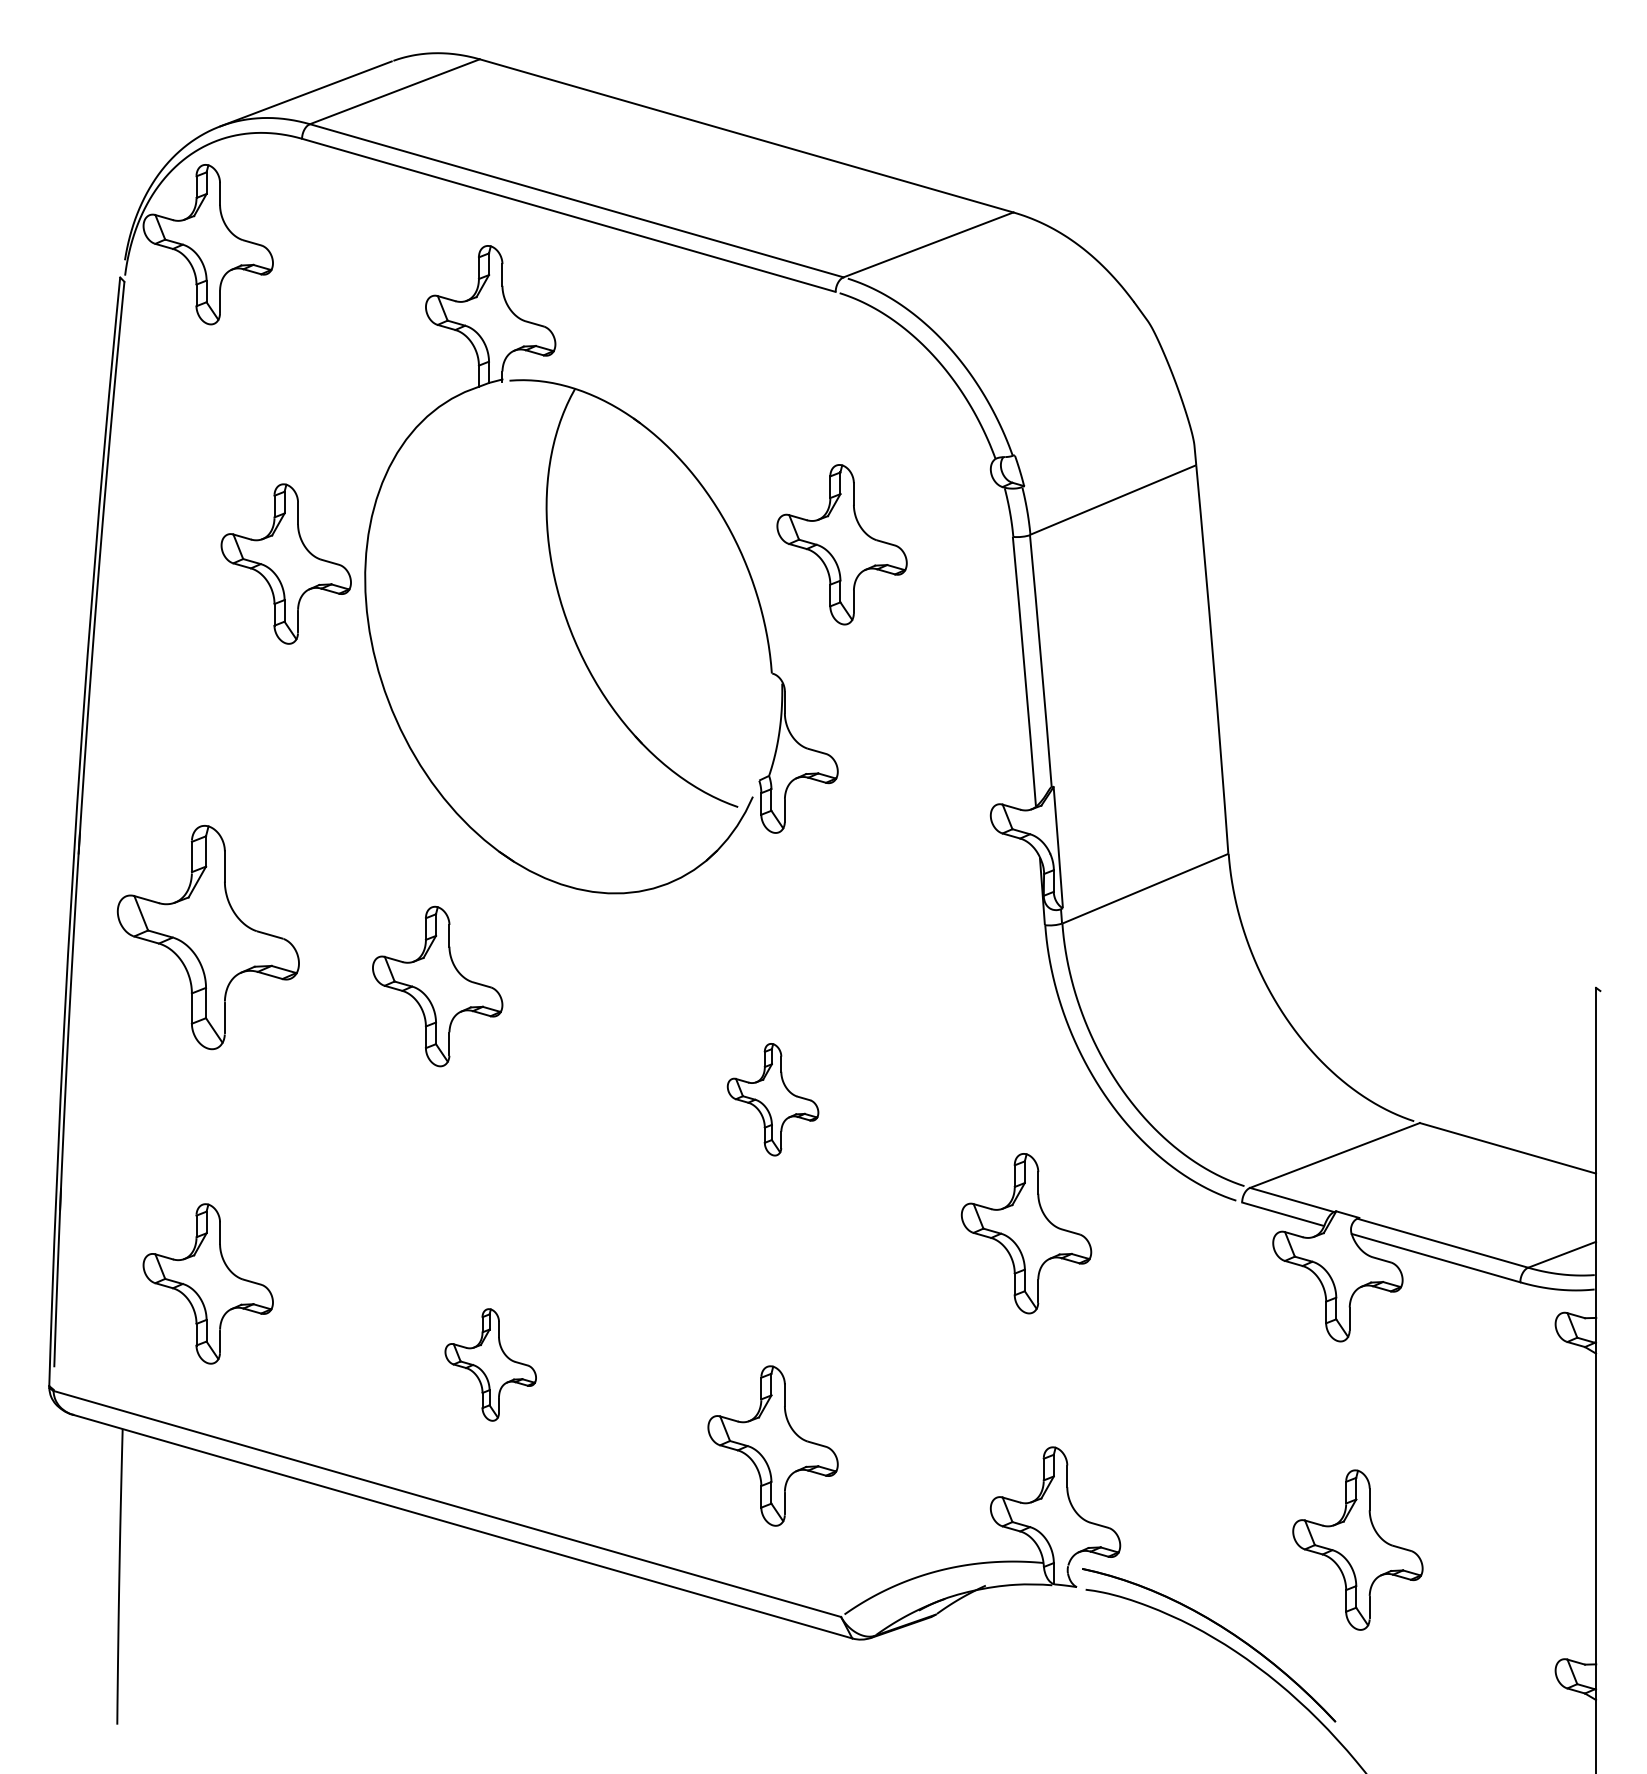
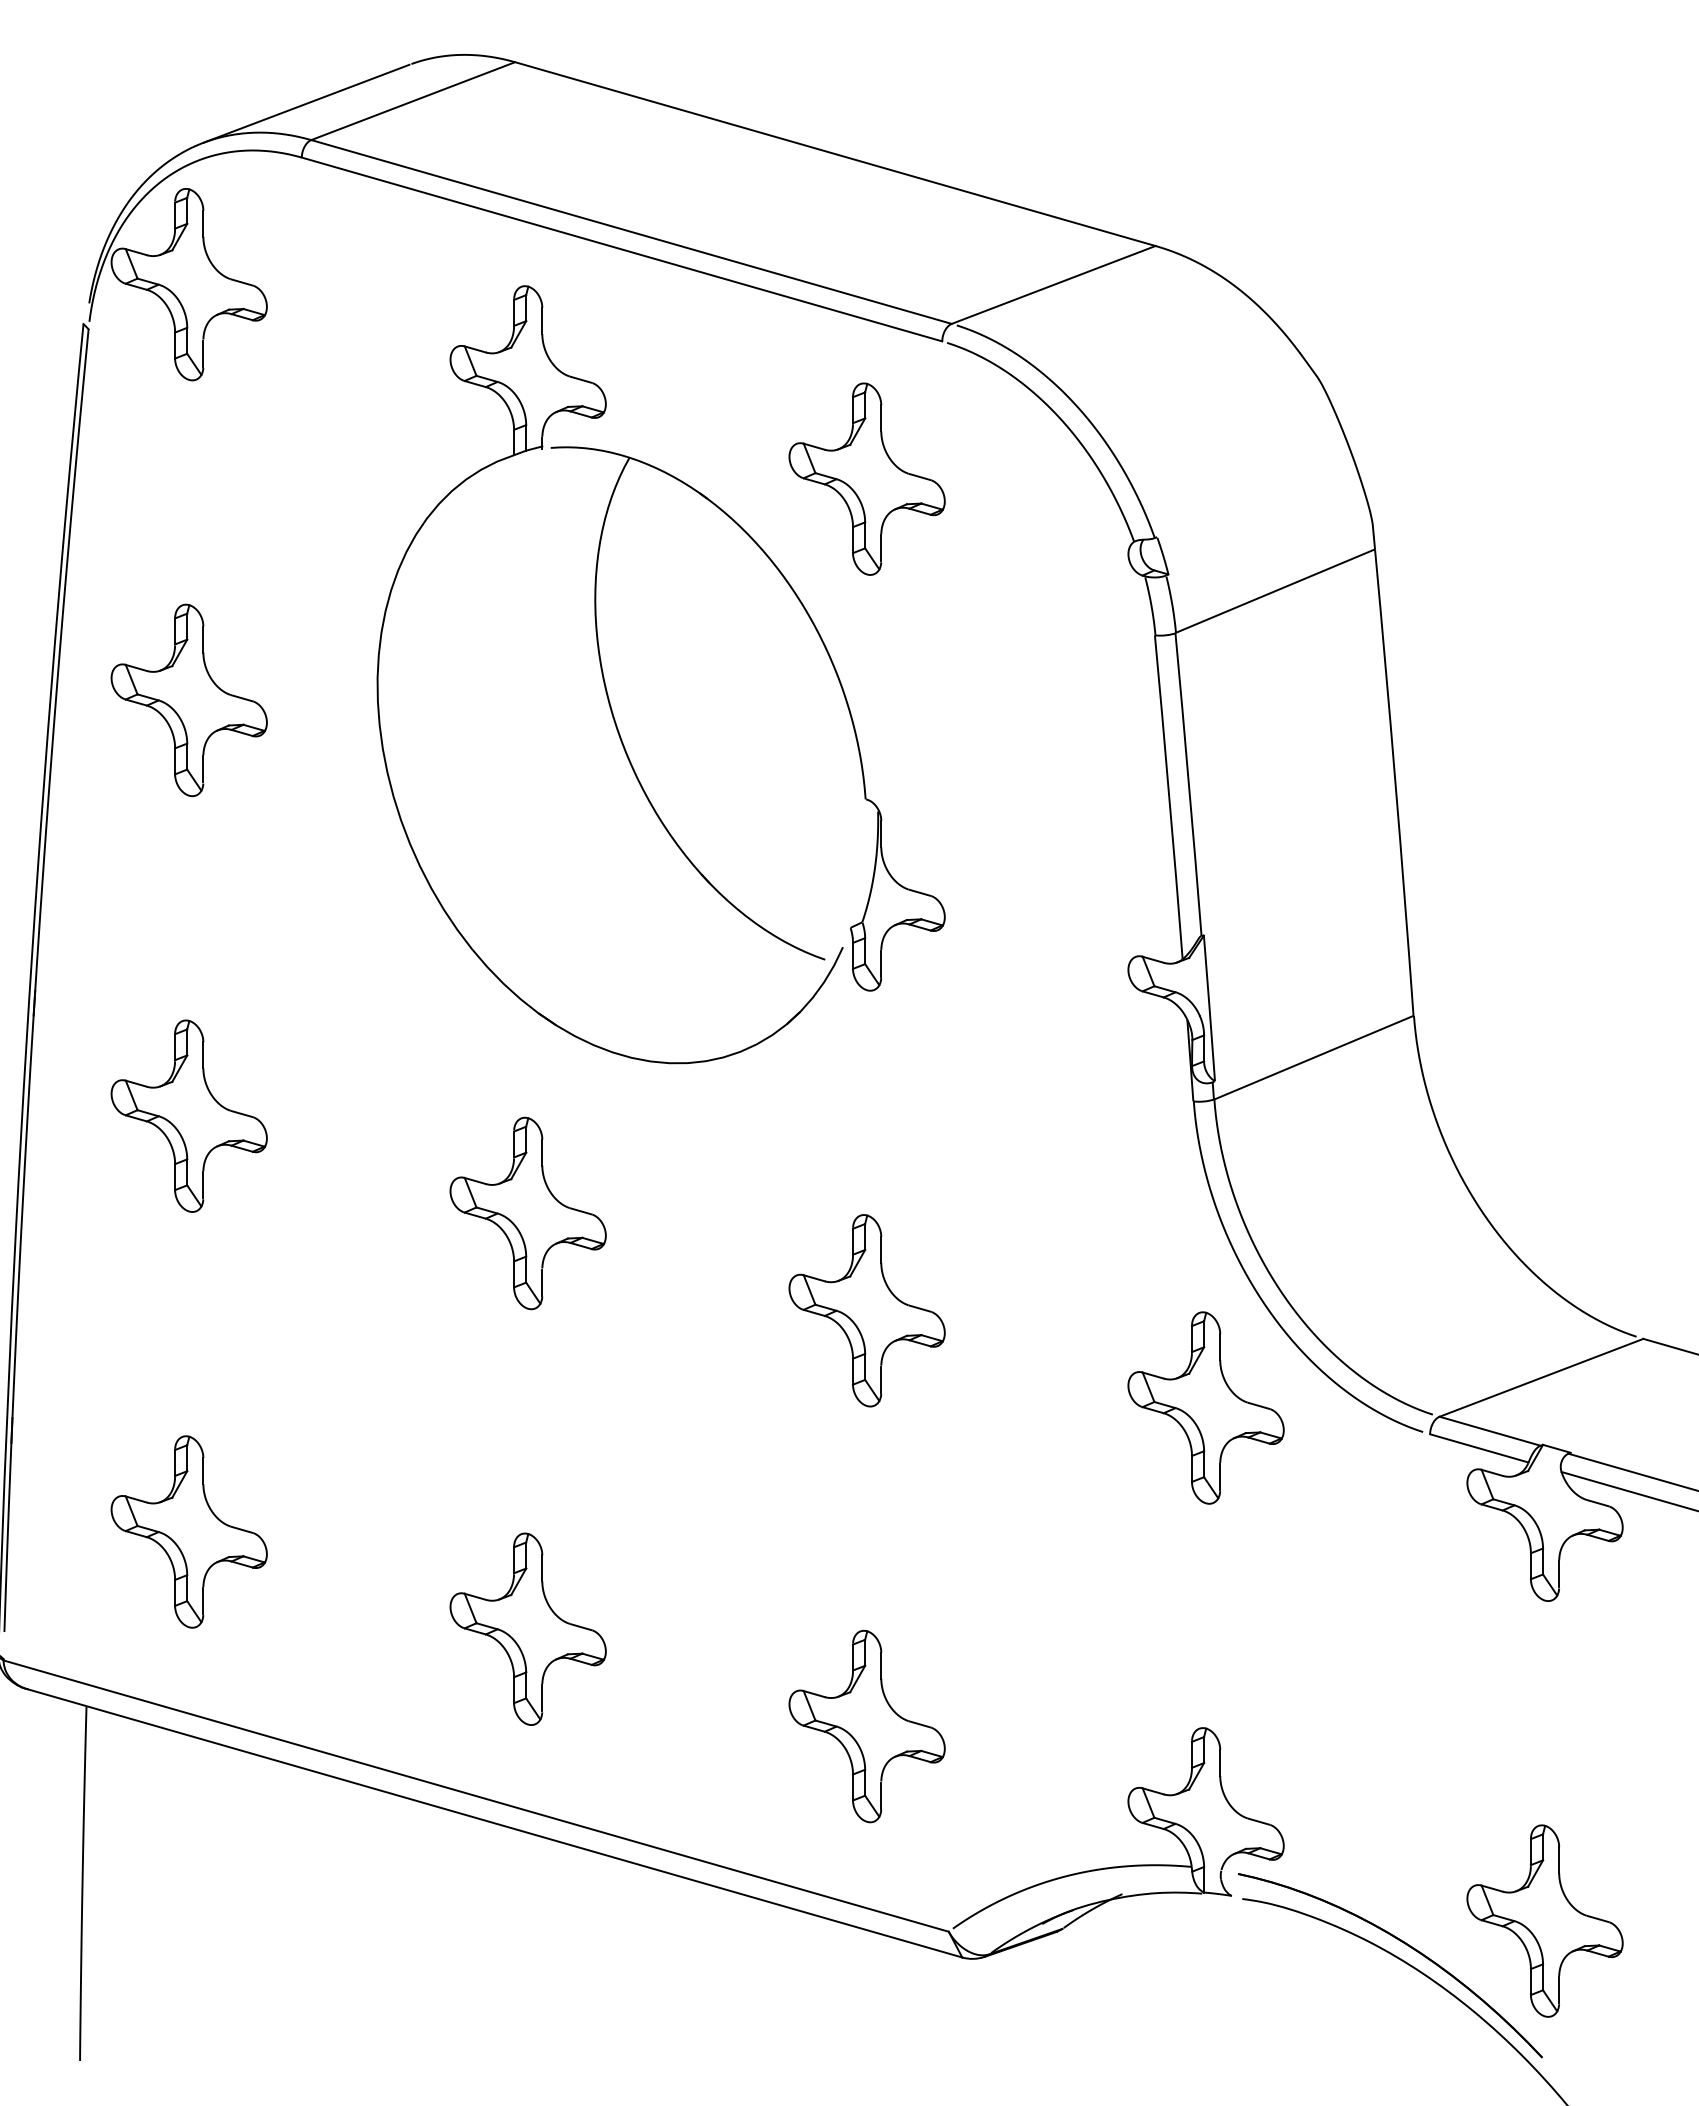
part: (841, 544) -> (866, 478), moved
part: (285, 563) -> (188, 699), moved
part: (207, 937) -> (188, 1116), size x0.71
part: (437, 986) -> (527, 1213), moved
part: (772, 1099) -> (866, 1310), size x1.43
part: (1026, 1233) -> (1206, 1407), moved
part: (490, 1364) -> (527, 1628), size x1.43
part: (1357, 1549) -> (1544, 1920), moved

